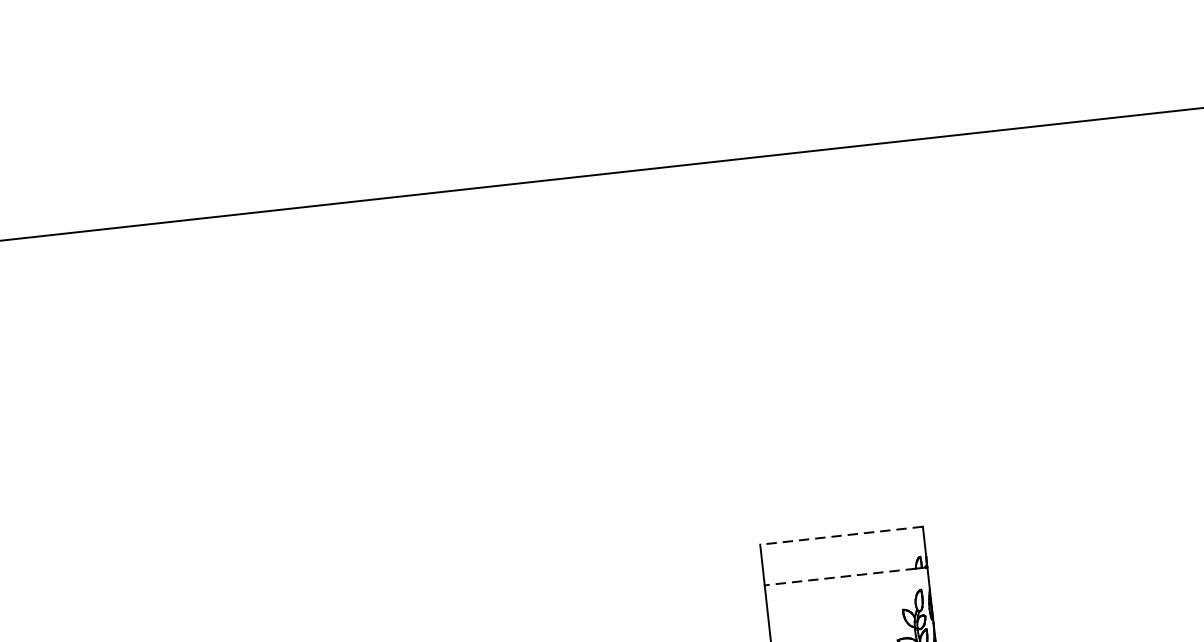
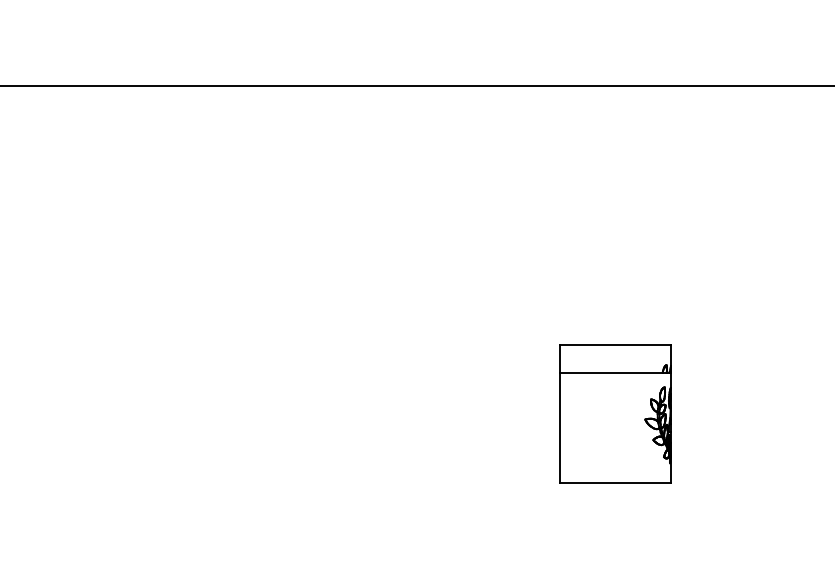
line: (840, 536) -> (614, 345), dashed -> solid
line: (840, 576) -> (611, 372), dashed -> solid

